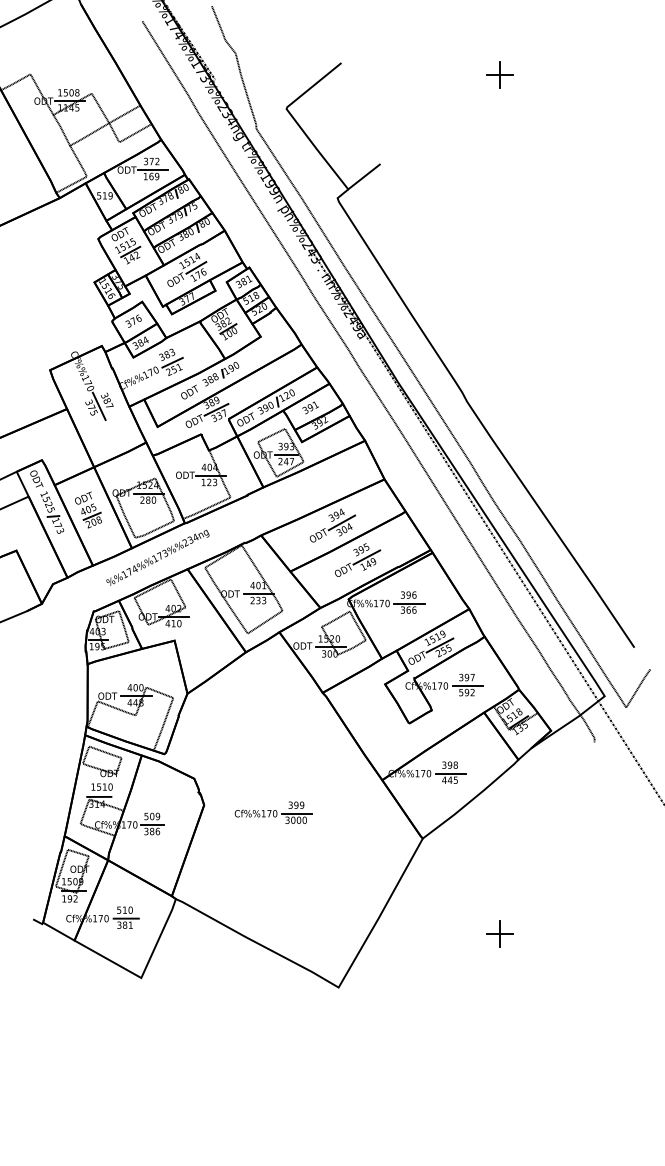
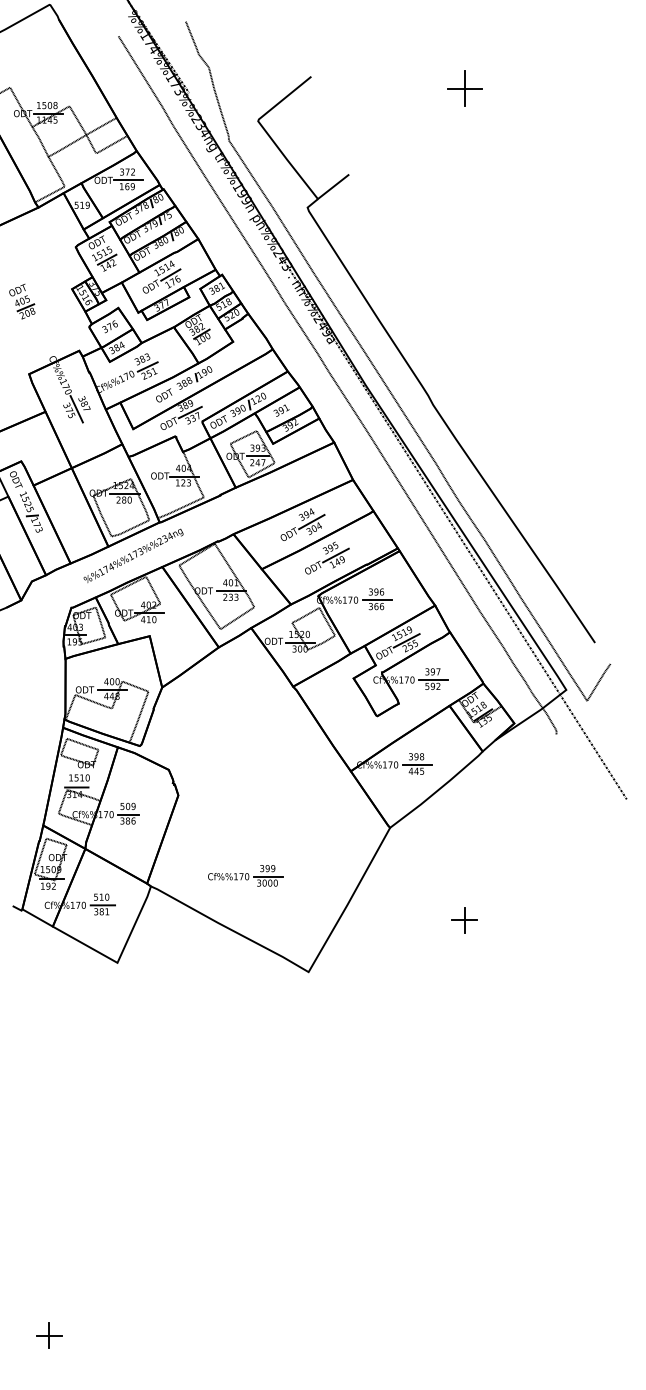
part: (499, 75) -> (464, 88), size x1.4
part: (88, 509) -> (22, 301), moved
part: (273, 812) -> (245, 875), moved

